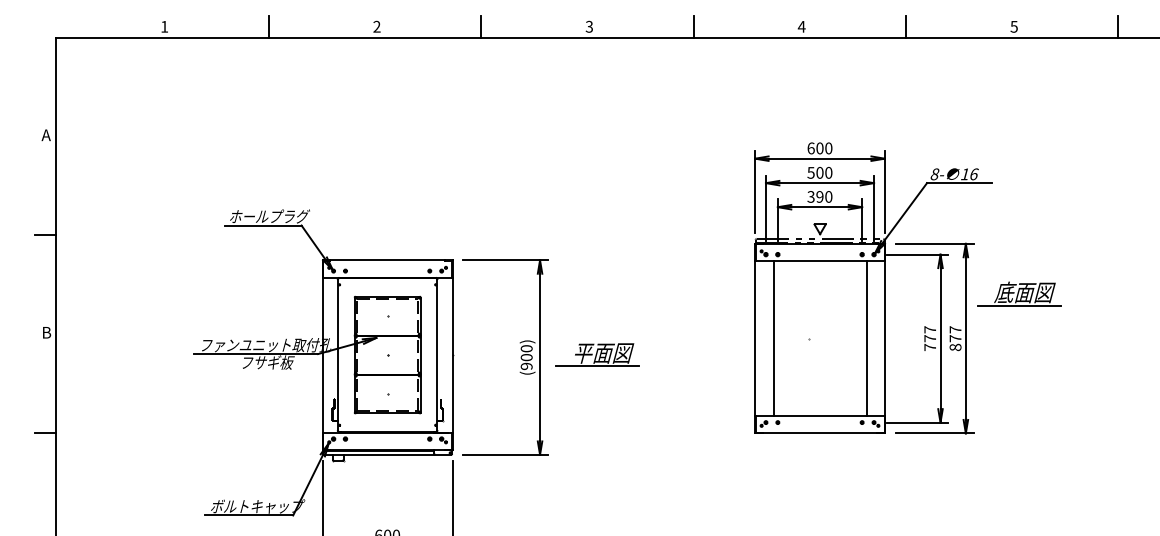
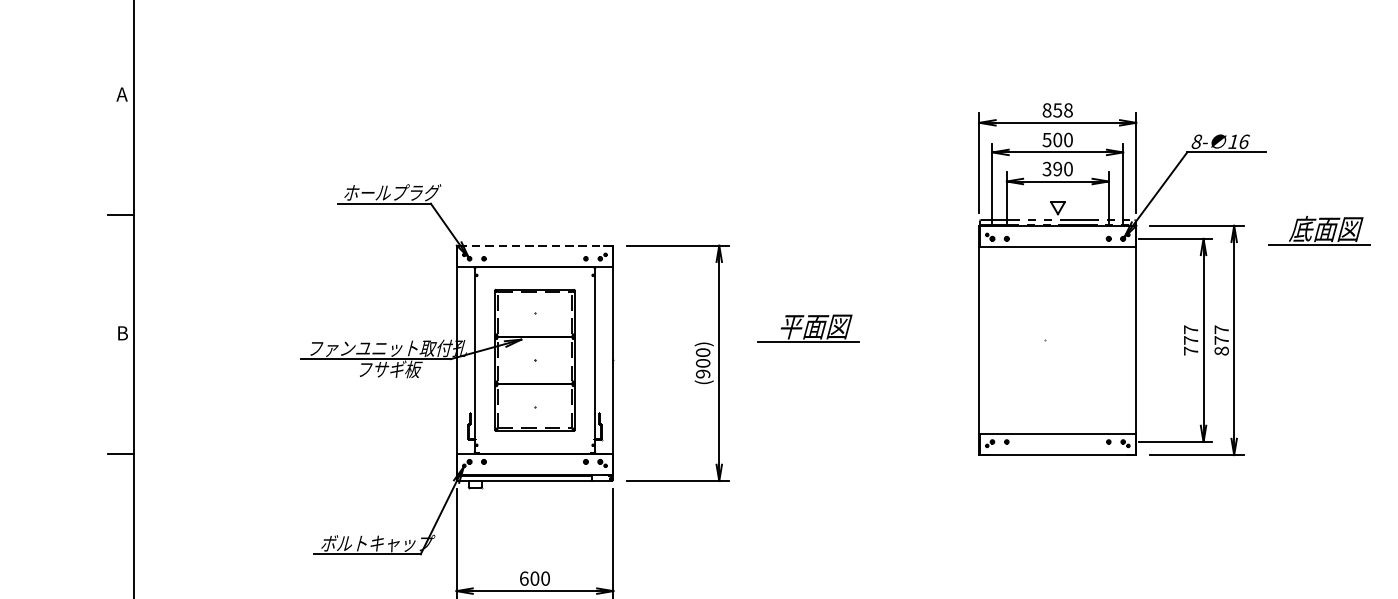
text: (819, 148) -> (1057, 110), 600 -> 858
line: (387, 260) -> (534, 245), solid -> dashed
part: (1019, 293) -> (1319, 230), moved
line: (773, 338) -> (1001, 340), removed
line: (866, 338) -> (1114, 340), removed
part: (597, 354) -> (808, 328), moved

